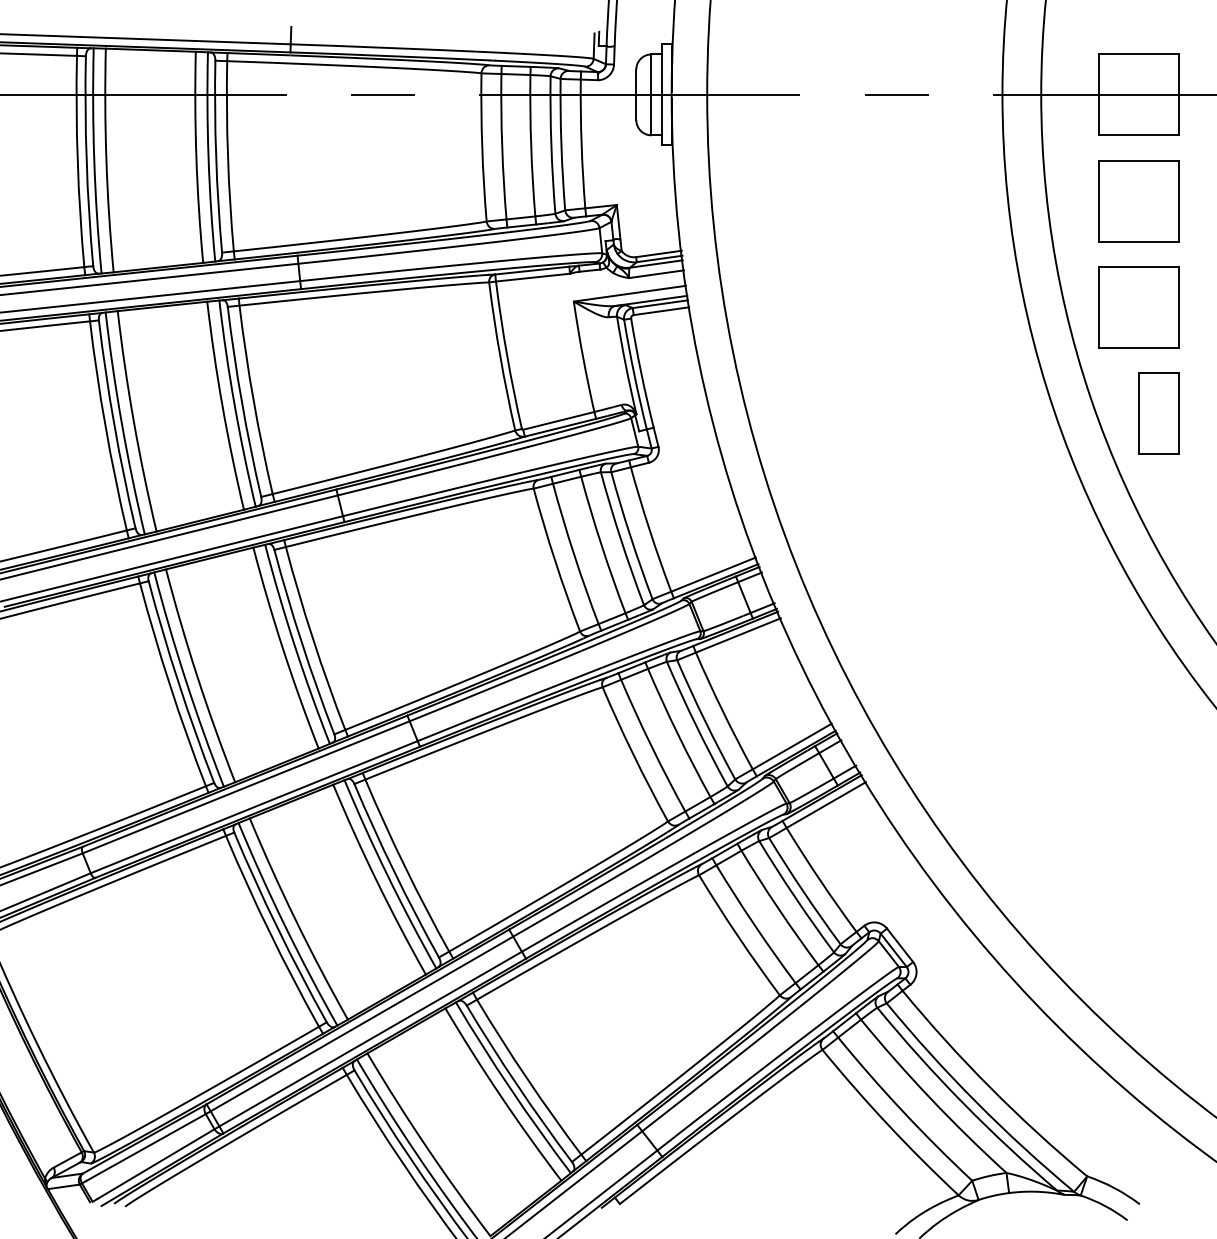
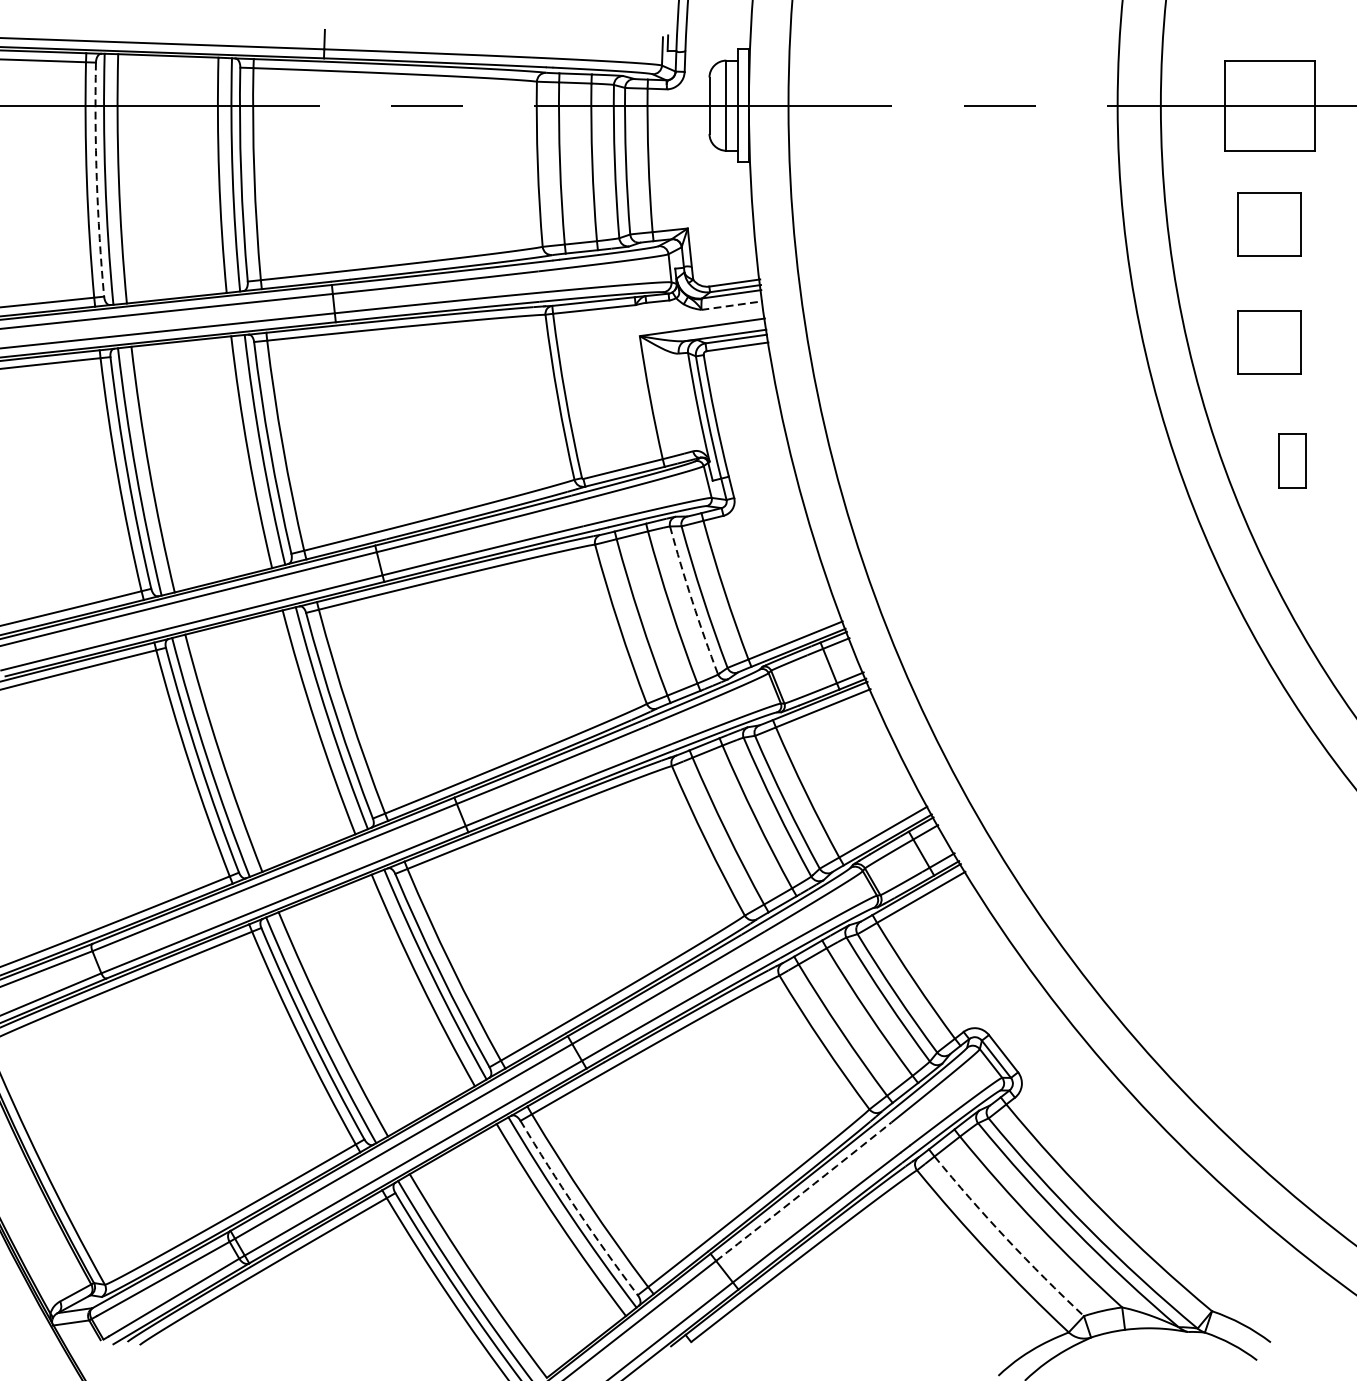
arc: (86, 161) -> (96, 179), solid -> dashed
part: (1138, 201) -> (1269, 224), size x0.7
line: (656, 274) -> (732, 305), solid -> dashed
part: (1138, 307) -> (1269, 342), size x0.7
part: (1158, 413) -> (1291, 460), size x0.6
arc: (620, 539) -> (691, 601), solid -> dashed
arc: (721, 1069) -> (804, 1192), solid -> dashed
arc: (517, 1085) -> (577, 1209), solid -> dashed
arc: (902, 1111) -> (1006, 1238), solid -> dashed

